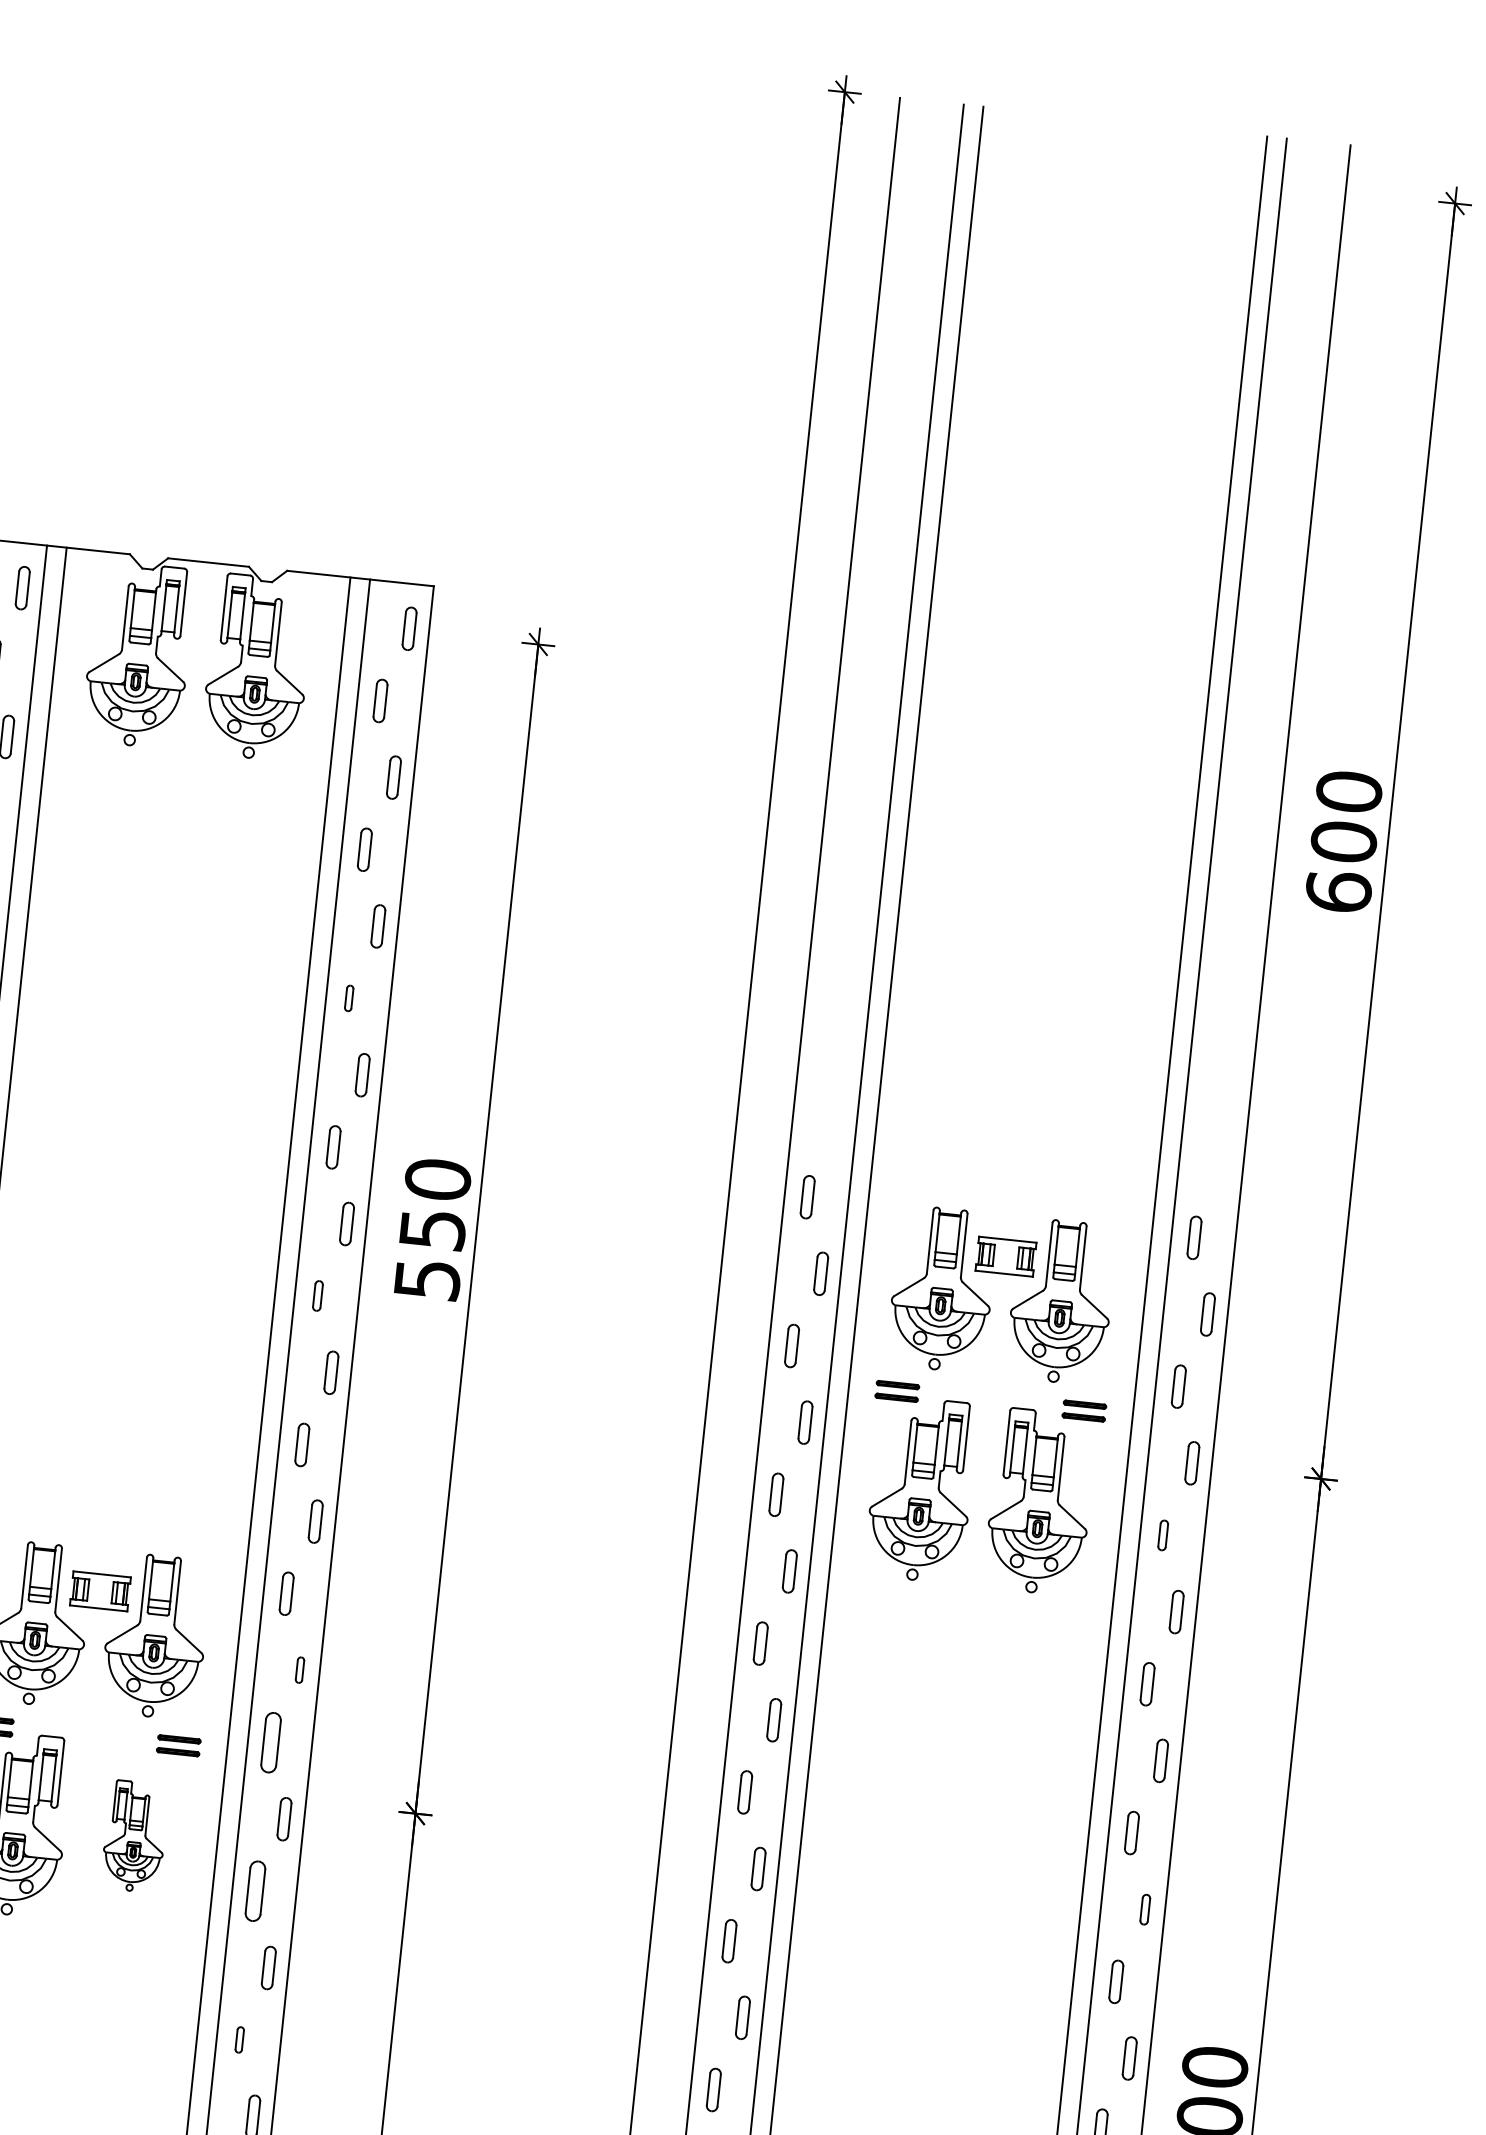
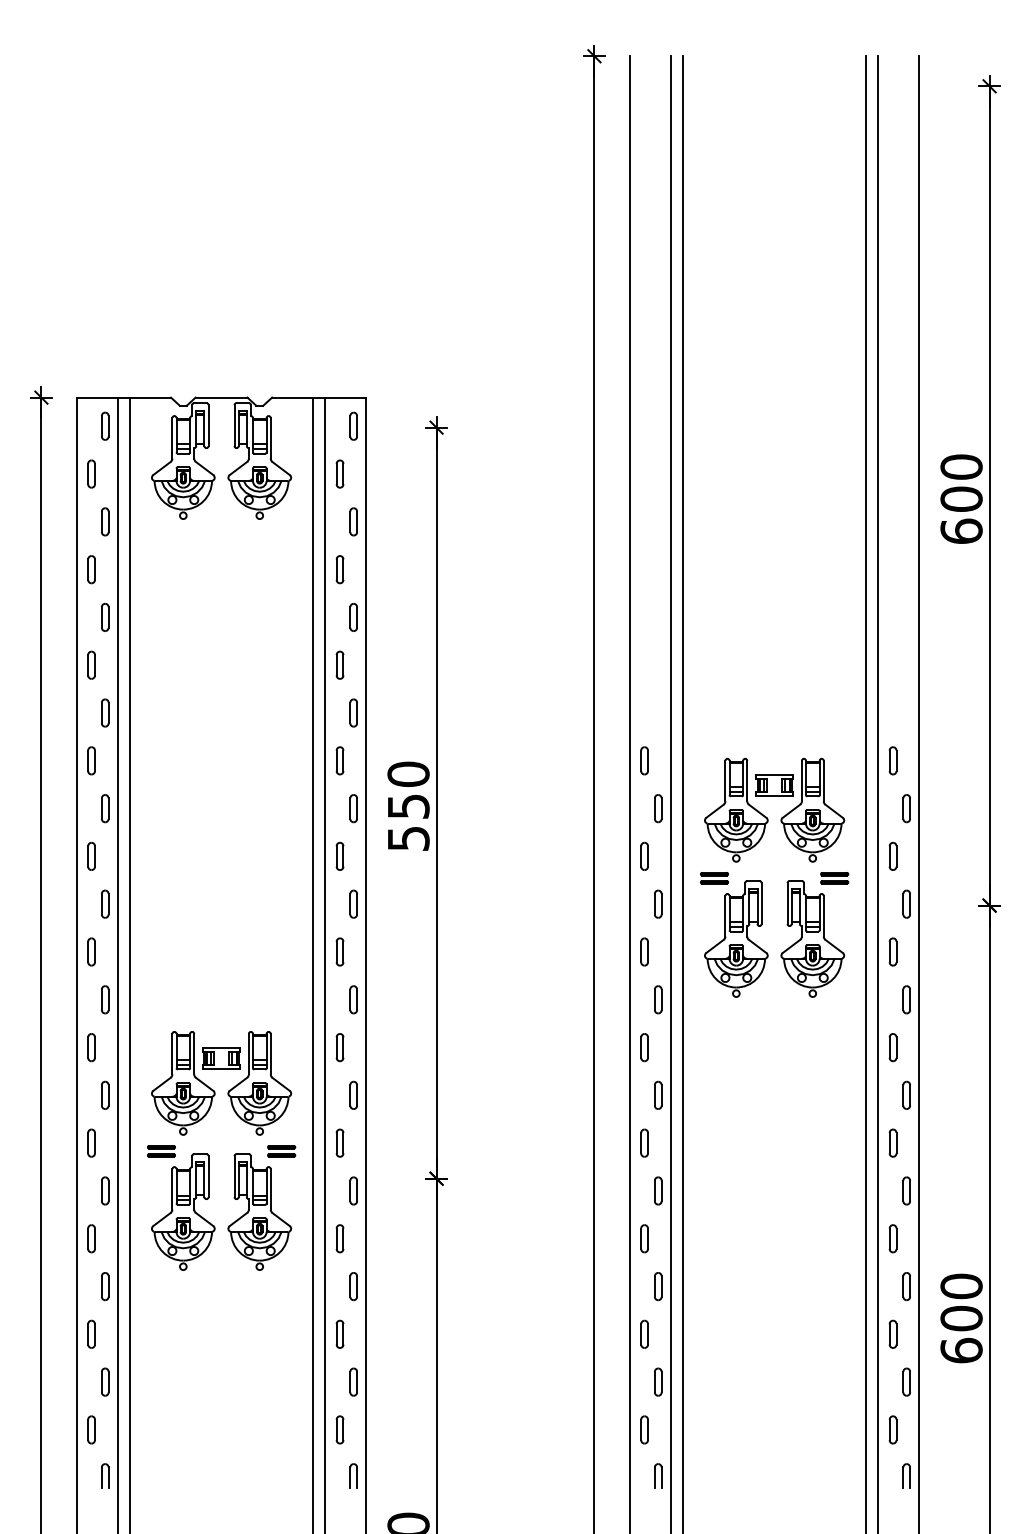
part: (348, 997) -> (339, 664), size x1.67
part: (317, 1294) -> (339, 855), size x1.43
part: (1162, 1534) -> (892, 951), size x1.43
part: (299, 1668) -> (353, 1094), size x1.67
part: (270, 1741) -> (339, 1142), size x0.71
part: (134, 1835) -> (259, 1211), size x1.67
part: (254, 1890) -> (339, 1238), size x0.71
part: (1145, 1908) -> (906, 1190), size x1.43
part: (239, 2038) -> (339, 1333), size x1.67

